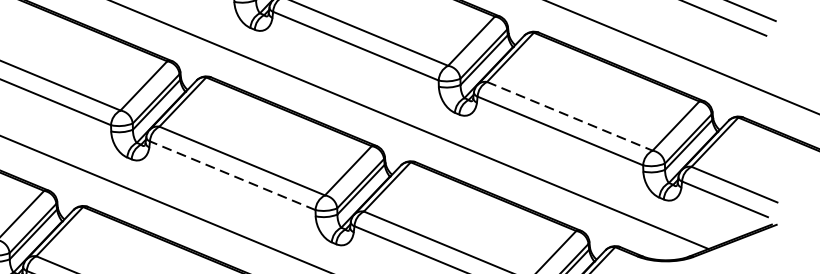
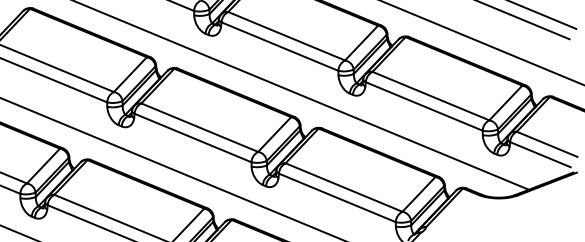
line: (570, 116) -> (431, 96), dashed -> solid
line: (231, 174) -> (192, 137), dashed -> solid

